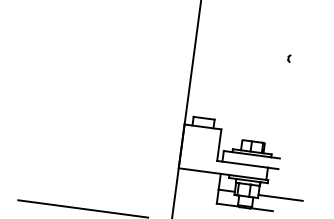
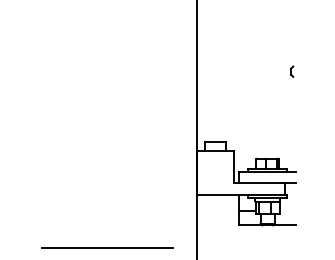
part: (288, 58) -> (291, 71), size x1.6
line: (280, 197) -> (301, 210), removed

